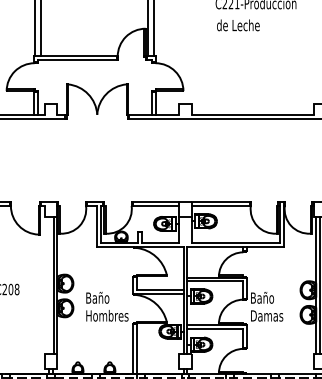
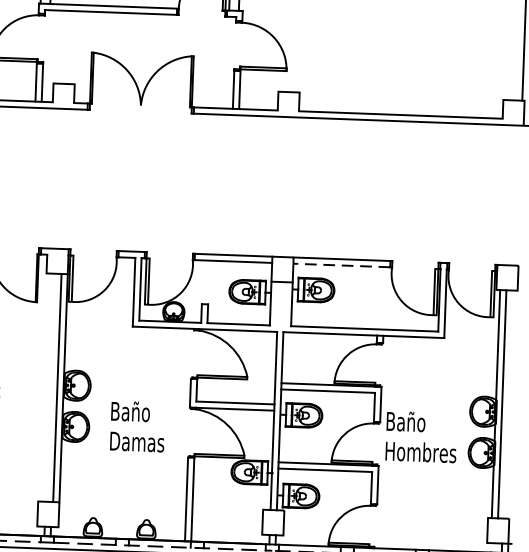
line: (220, 206) -> (341, 266), solid -> dashed
text: (107, 315) -> (145, 441), Hombres -> Damas
text: (272, 315) -> (421, 451), Damas -> Hombres

